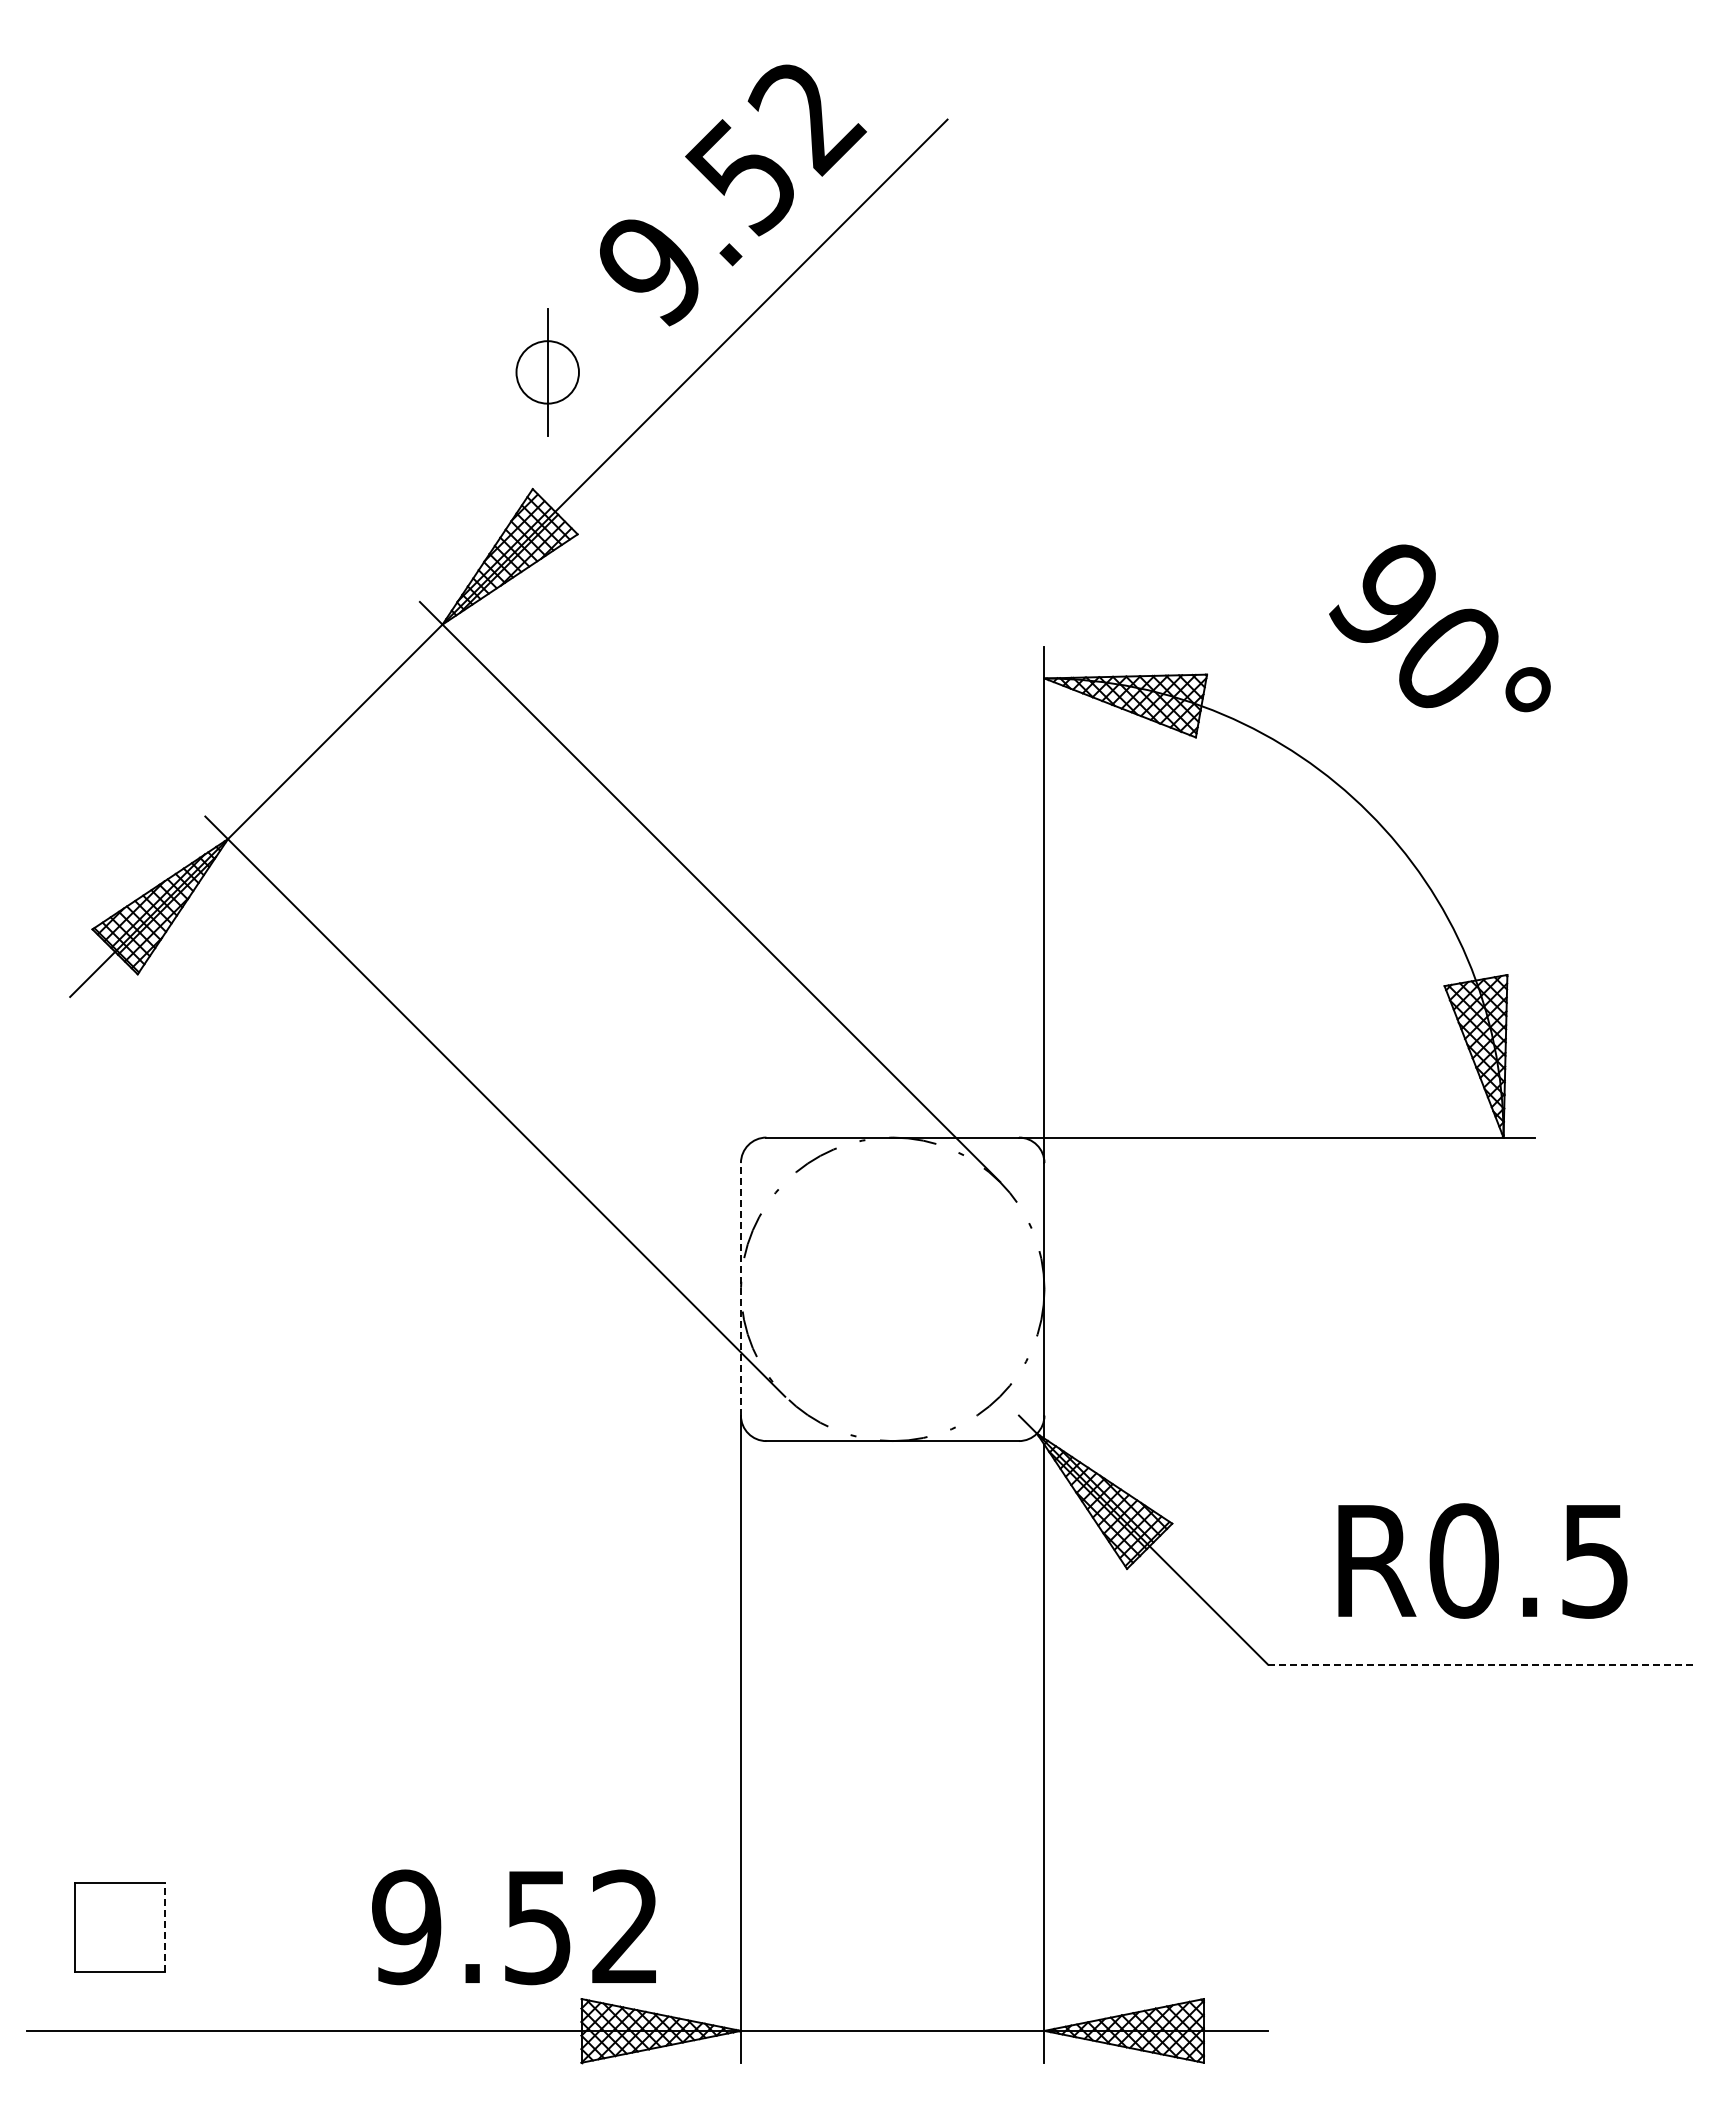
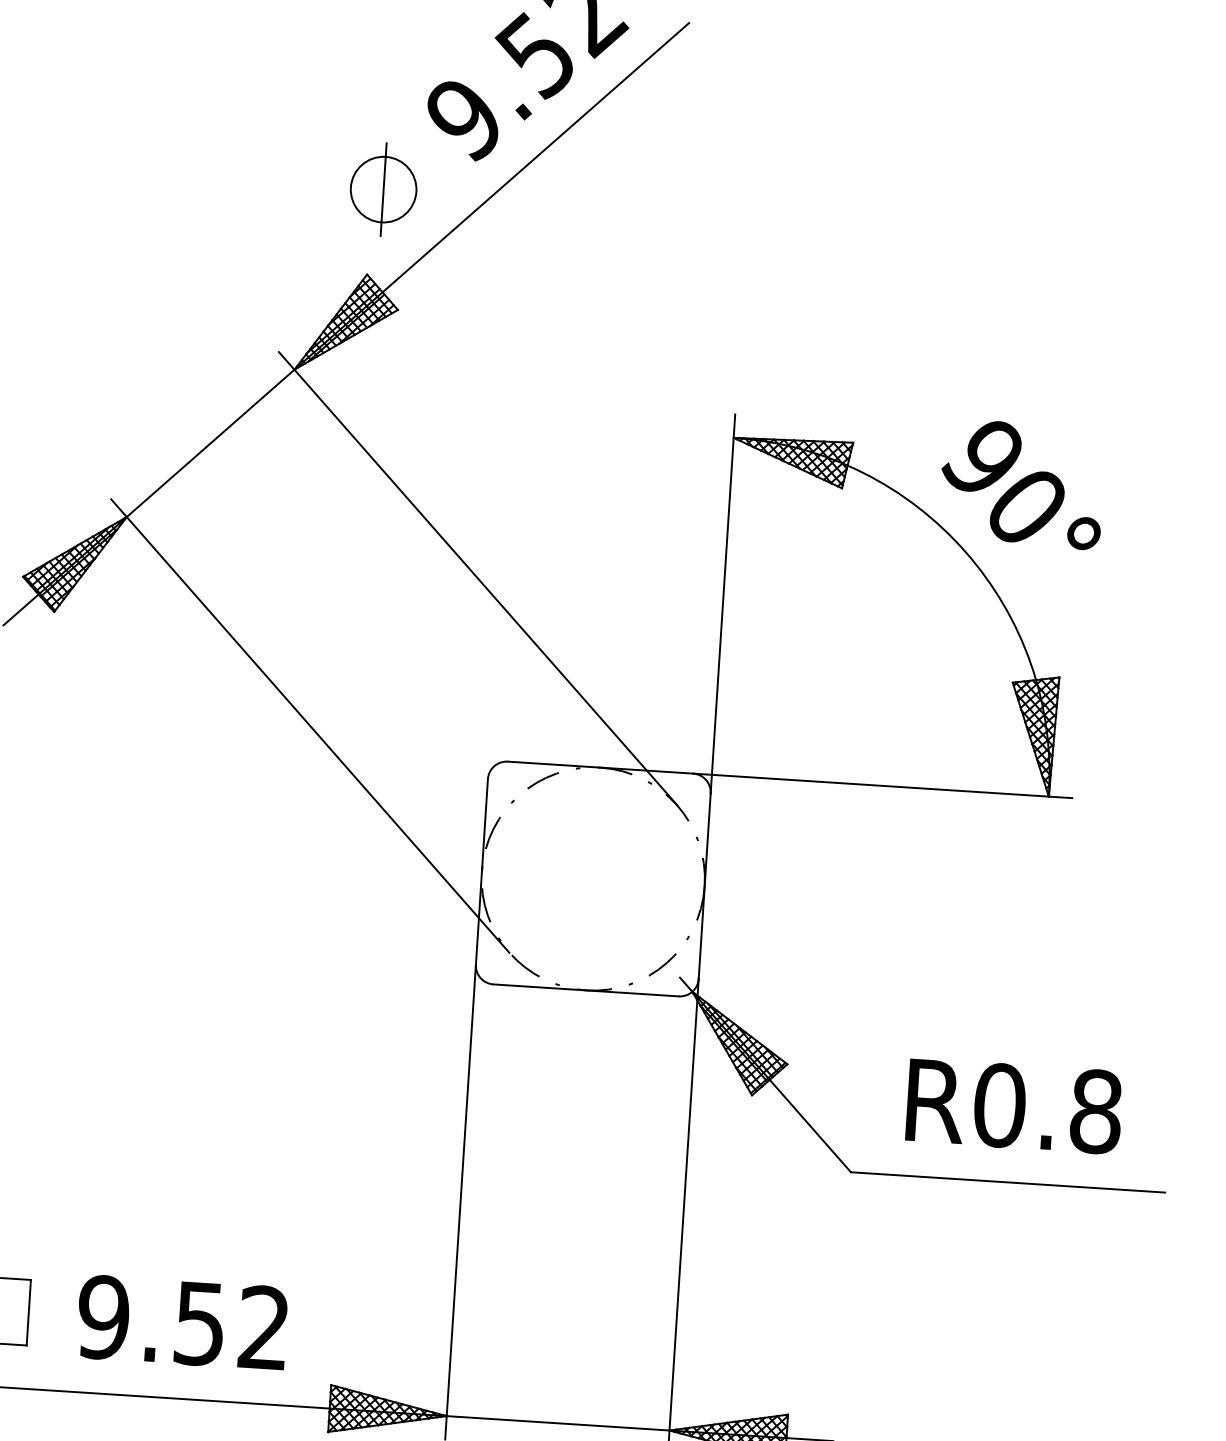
circle: (547, 372) -> (383, 189), size x1.43
text: (1439, 628) -> (1021, 484), moved
line: (740, 1288) -> (481, 871), dashed -> solid
text: (1595, 1560) -> (1096, 1111), R0.5 -> R0.8
line: (1482, 1664) -> (1008, 1182), dashed -> solid
line: (164, 1927) -> (28, 1312), dashed -> solid
text: (513, 1927) -> (181, 1322), moved

